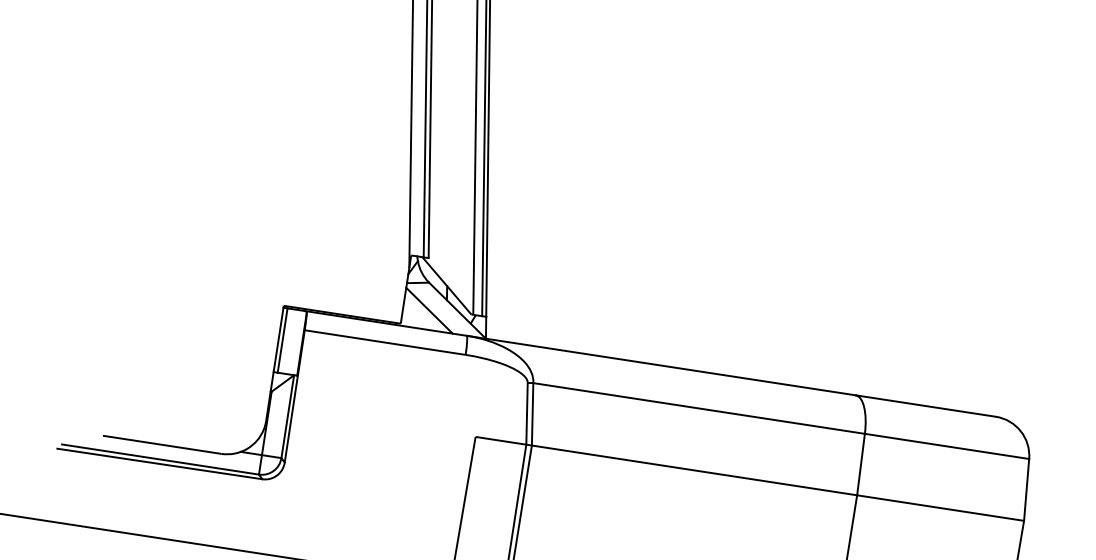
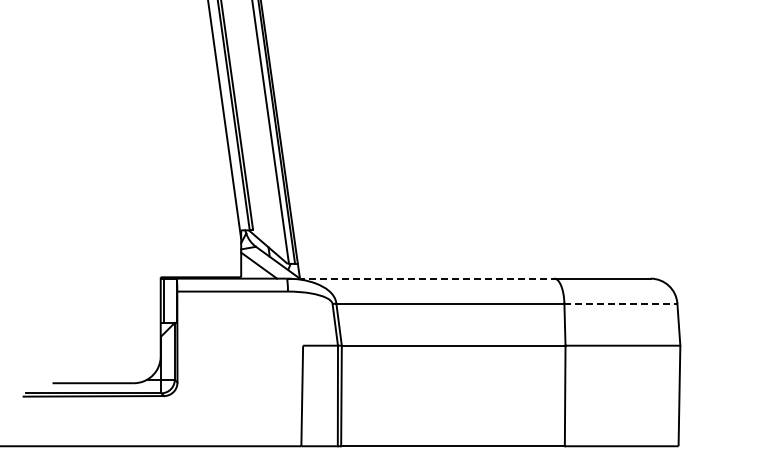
line: (661, 365) -> (420, 278), solid -> dashed
line: (947, 446) -> (621, 303), solid -> dashed

